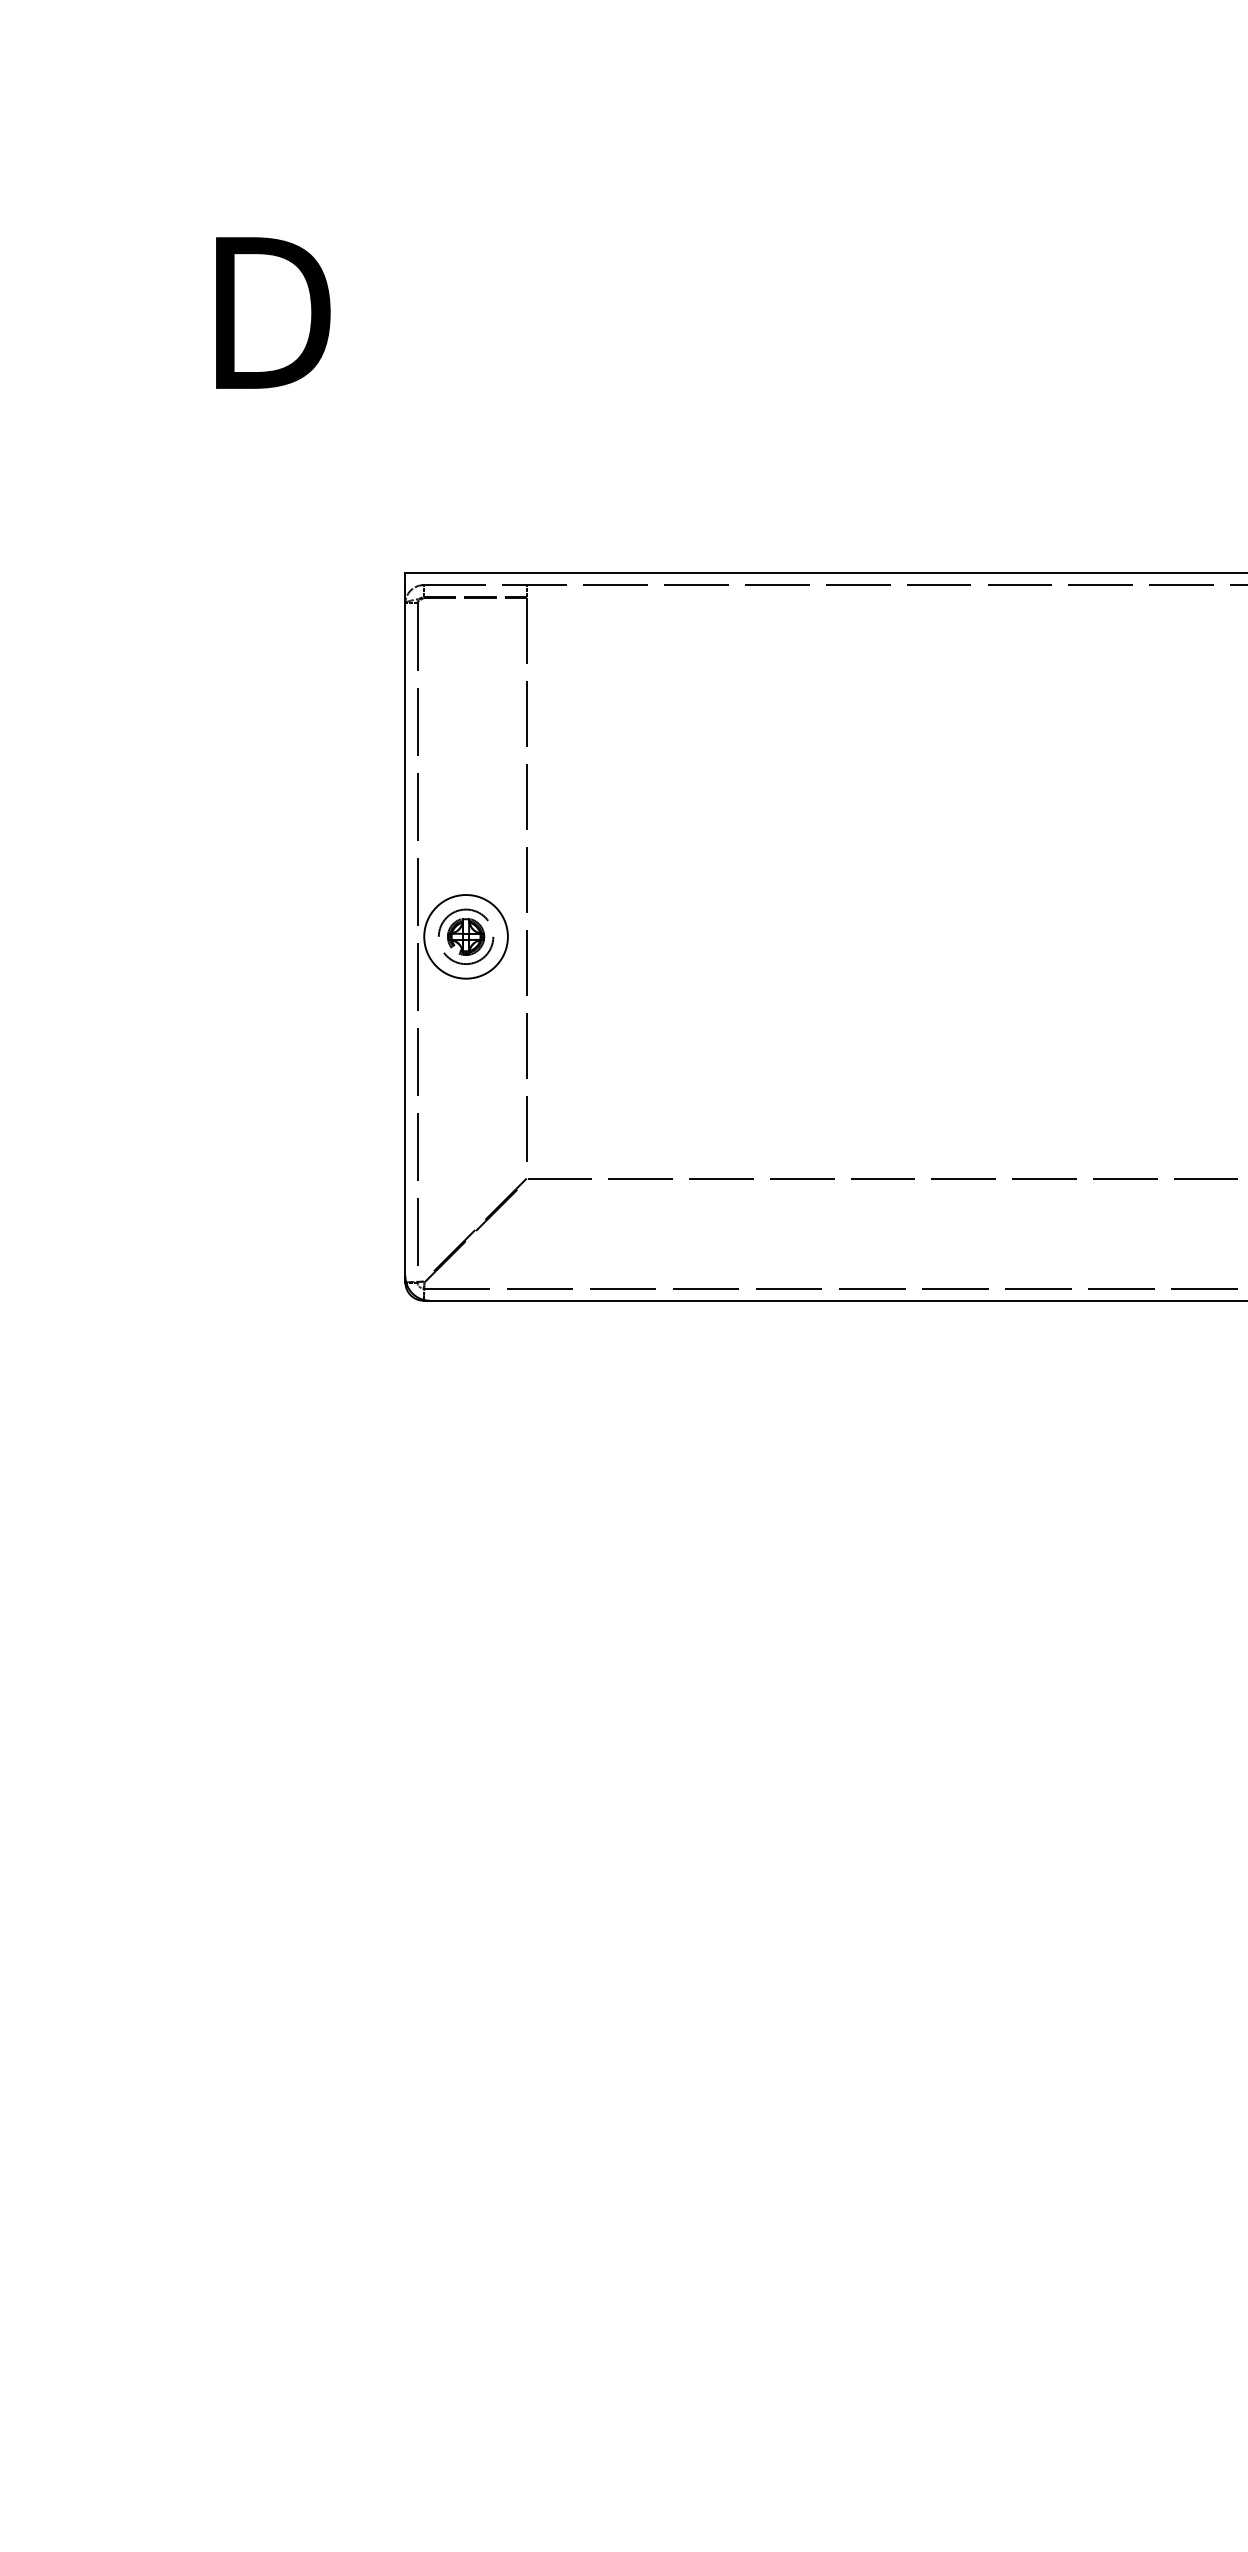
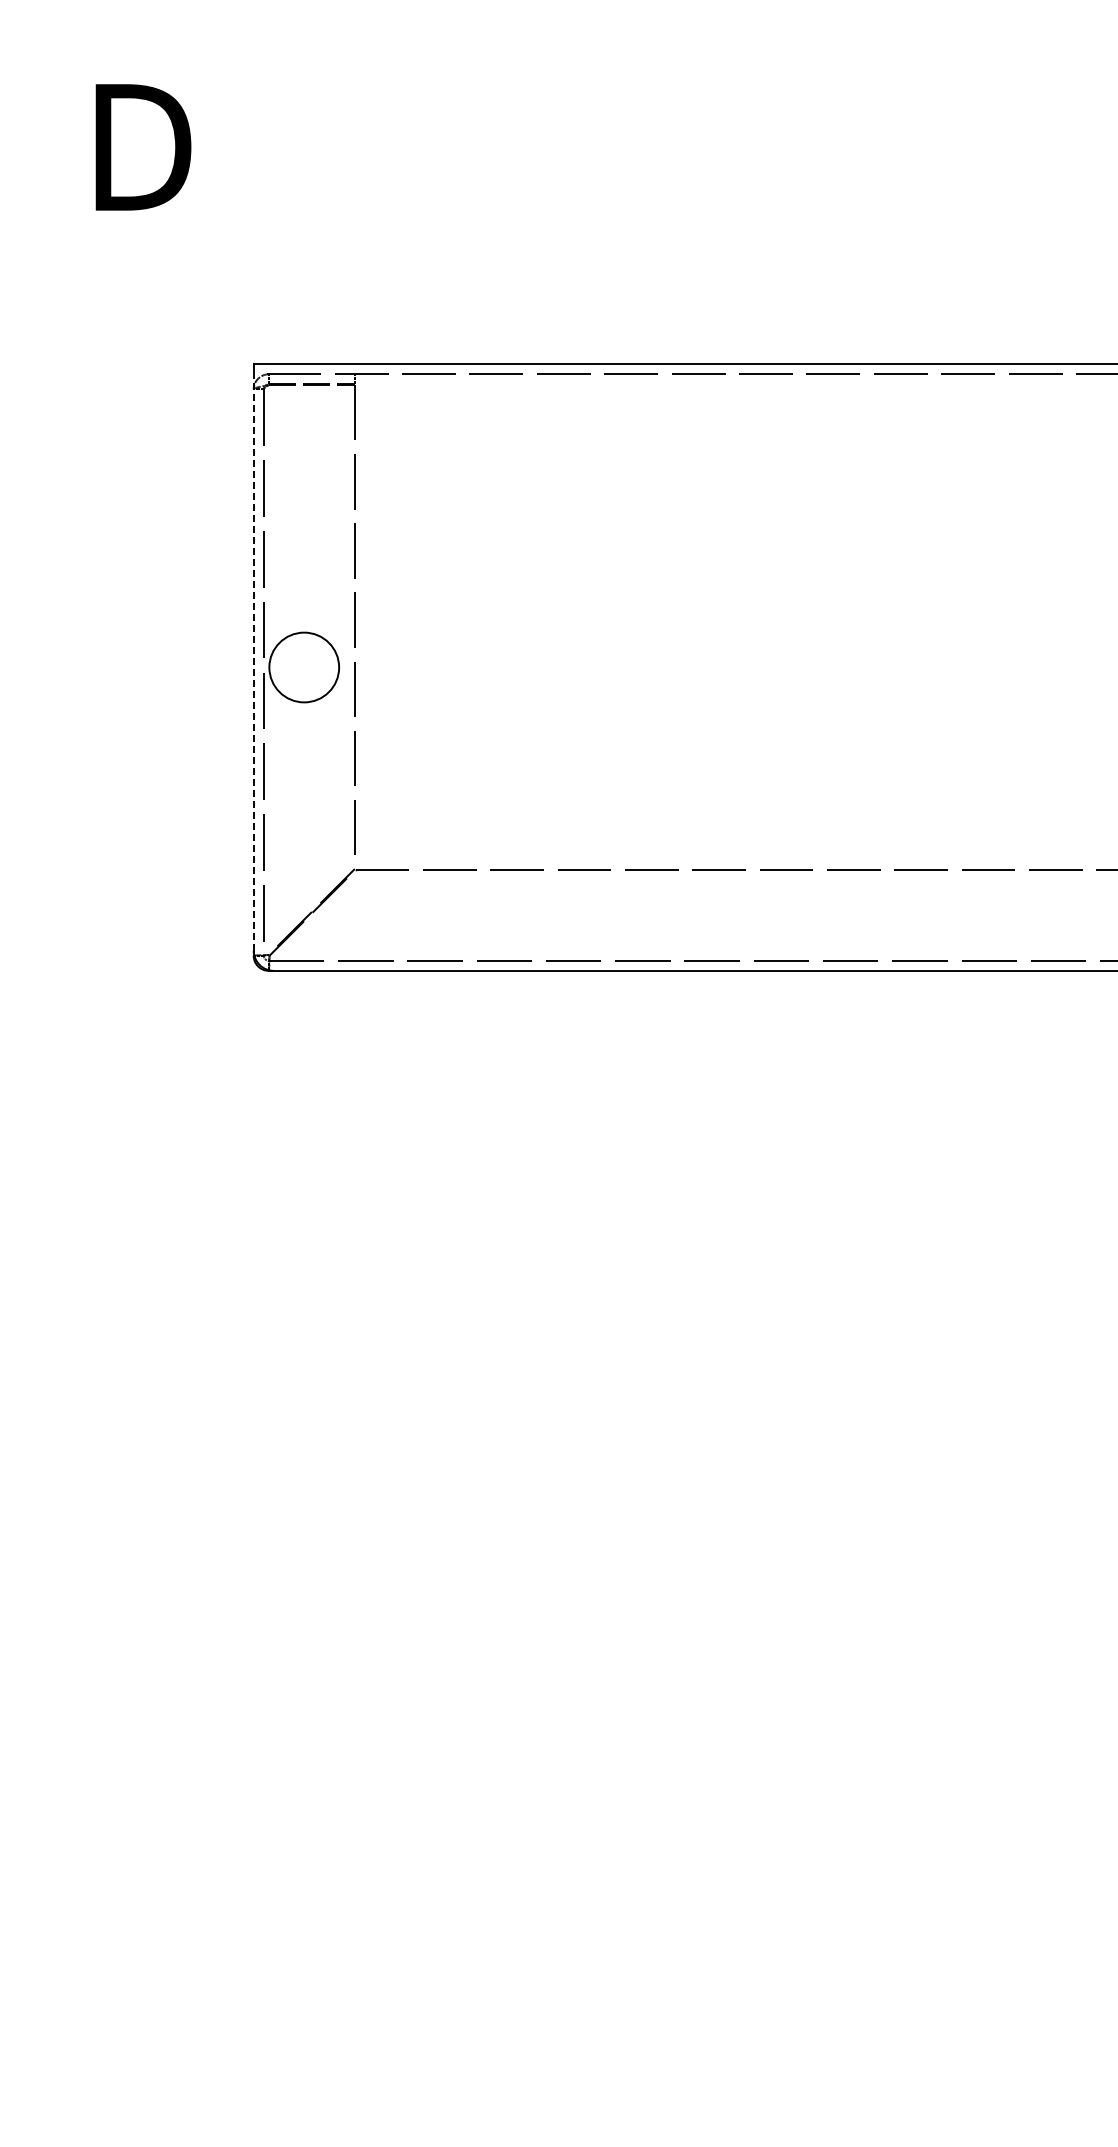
line: (405, 932) -> (253, 663), solid -> dashed
part: (465, 936) -> (303, 667), removed

